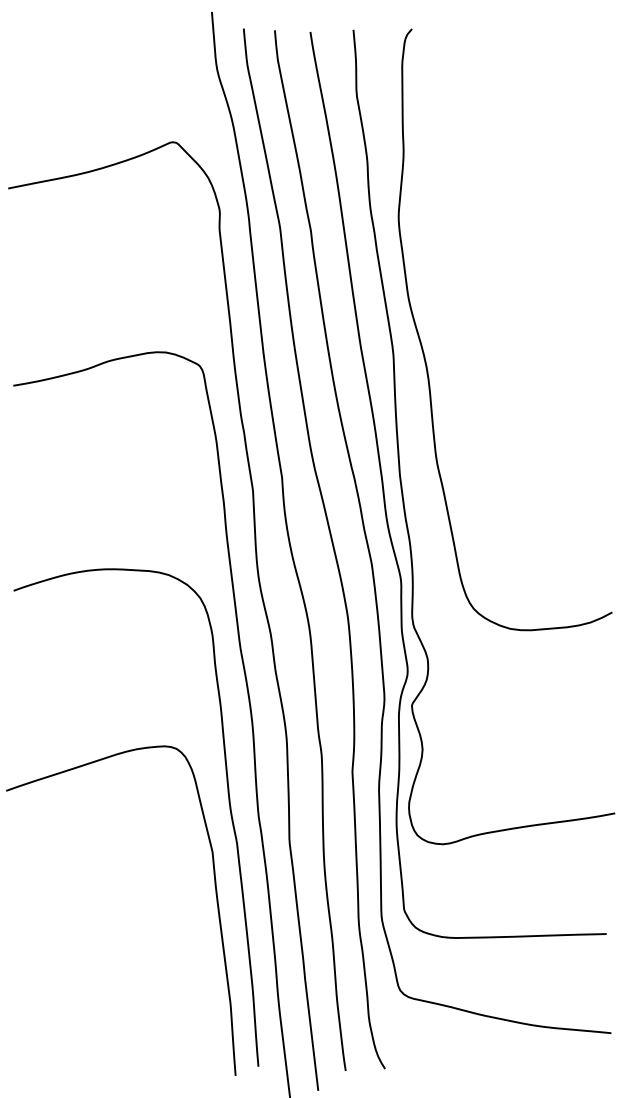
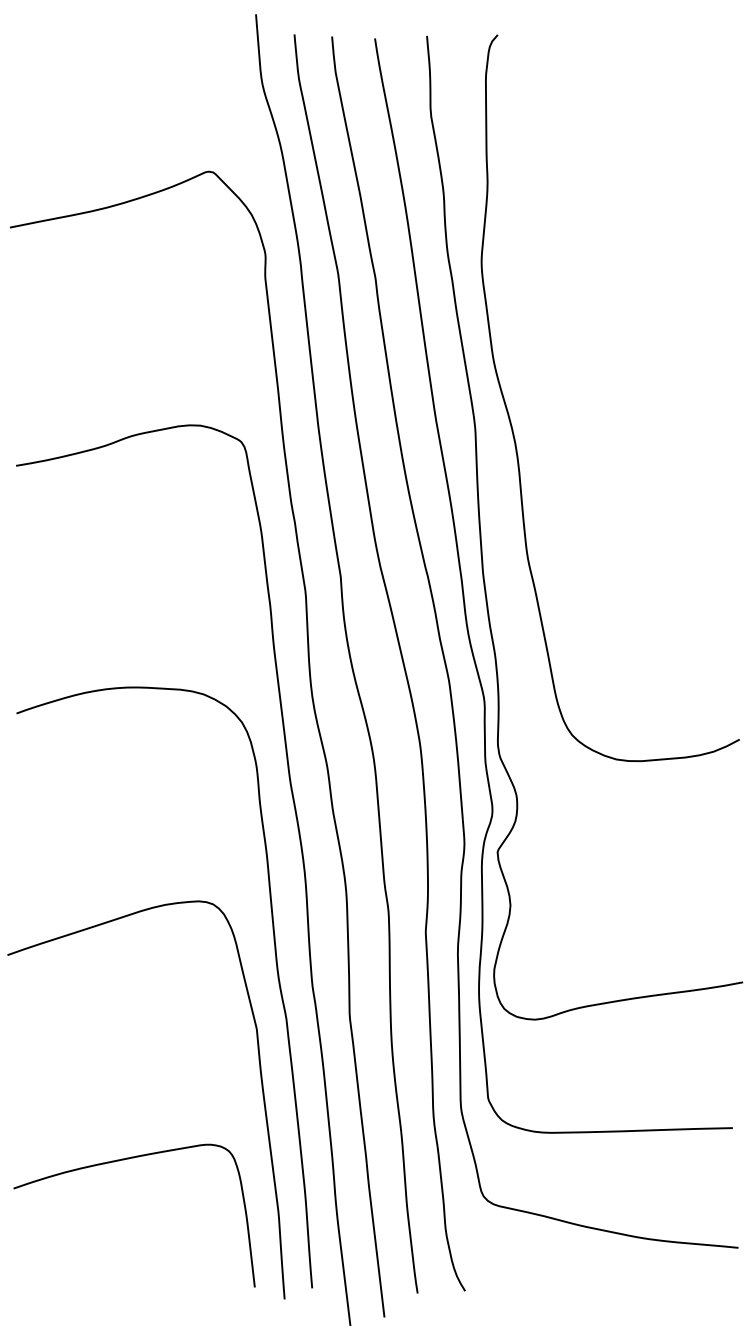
curve: (103, 960) -> (124, 1160), added

